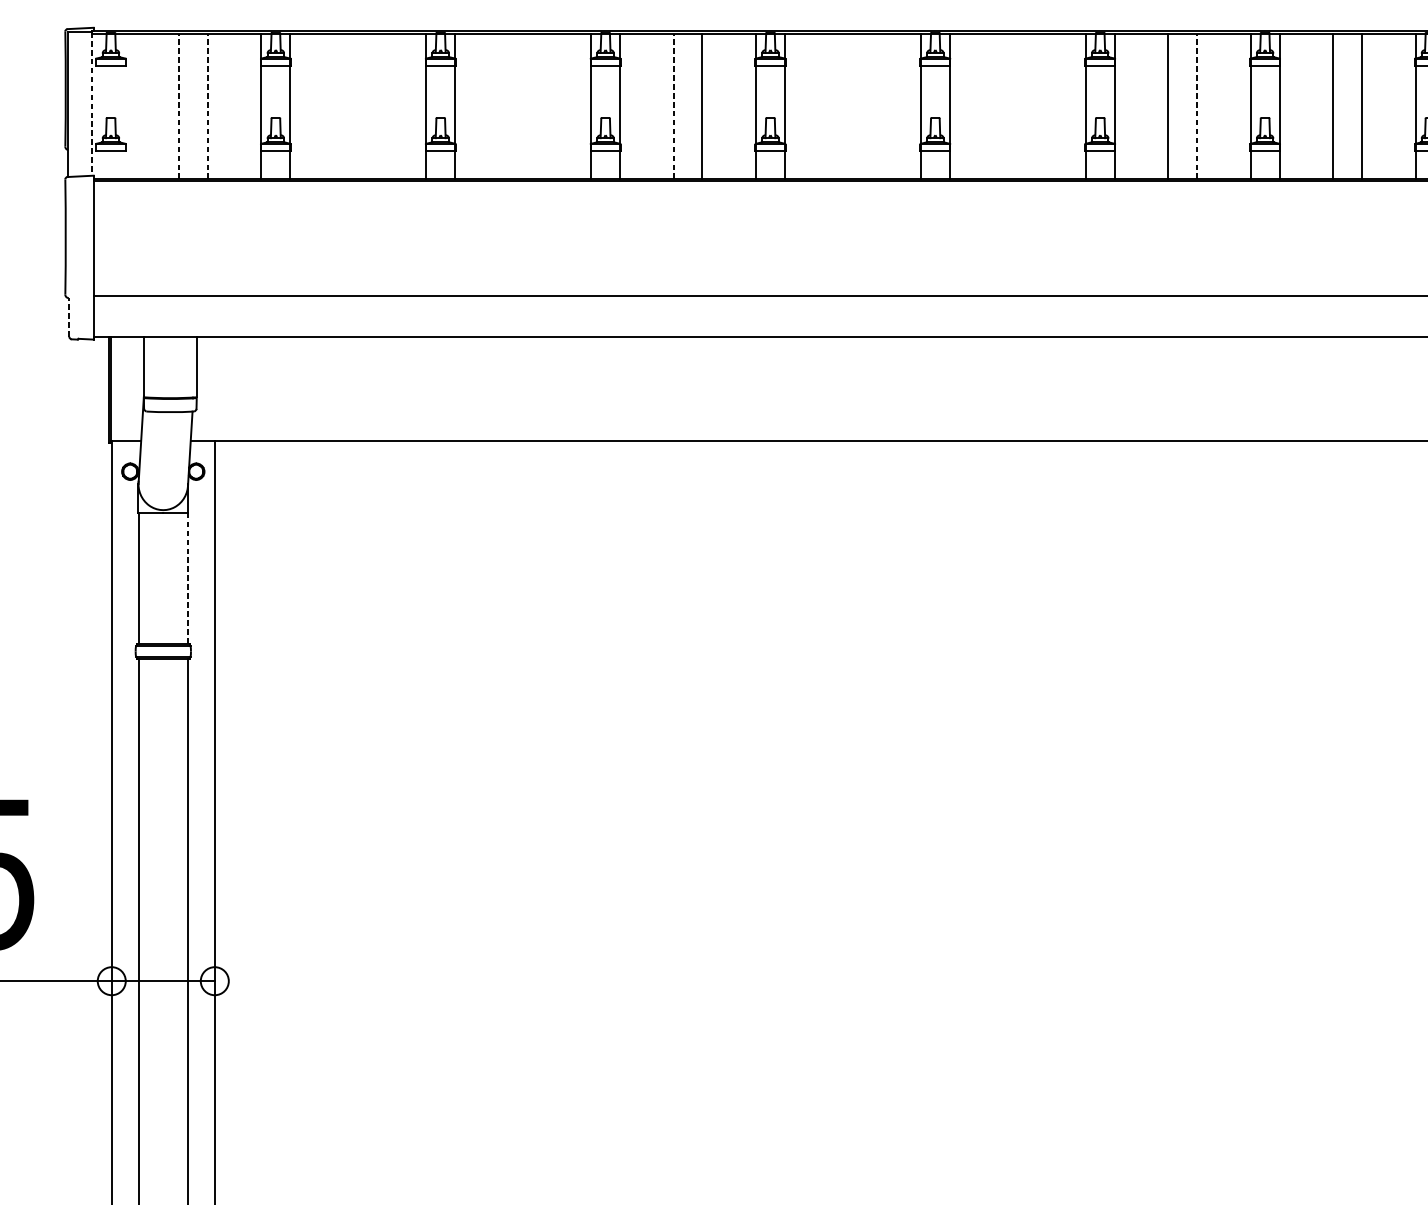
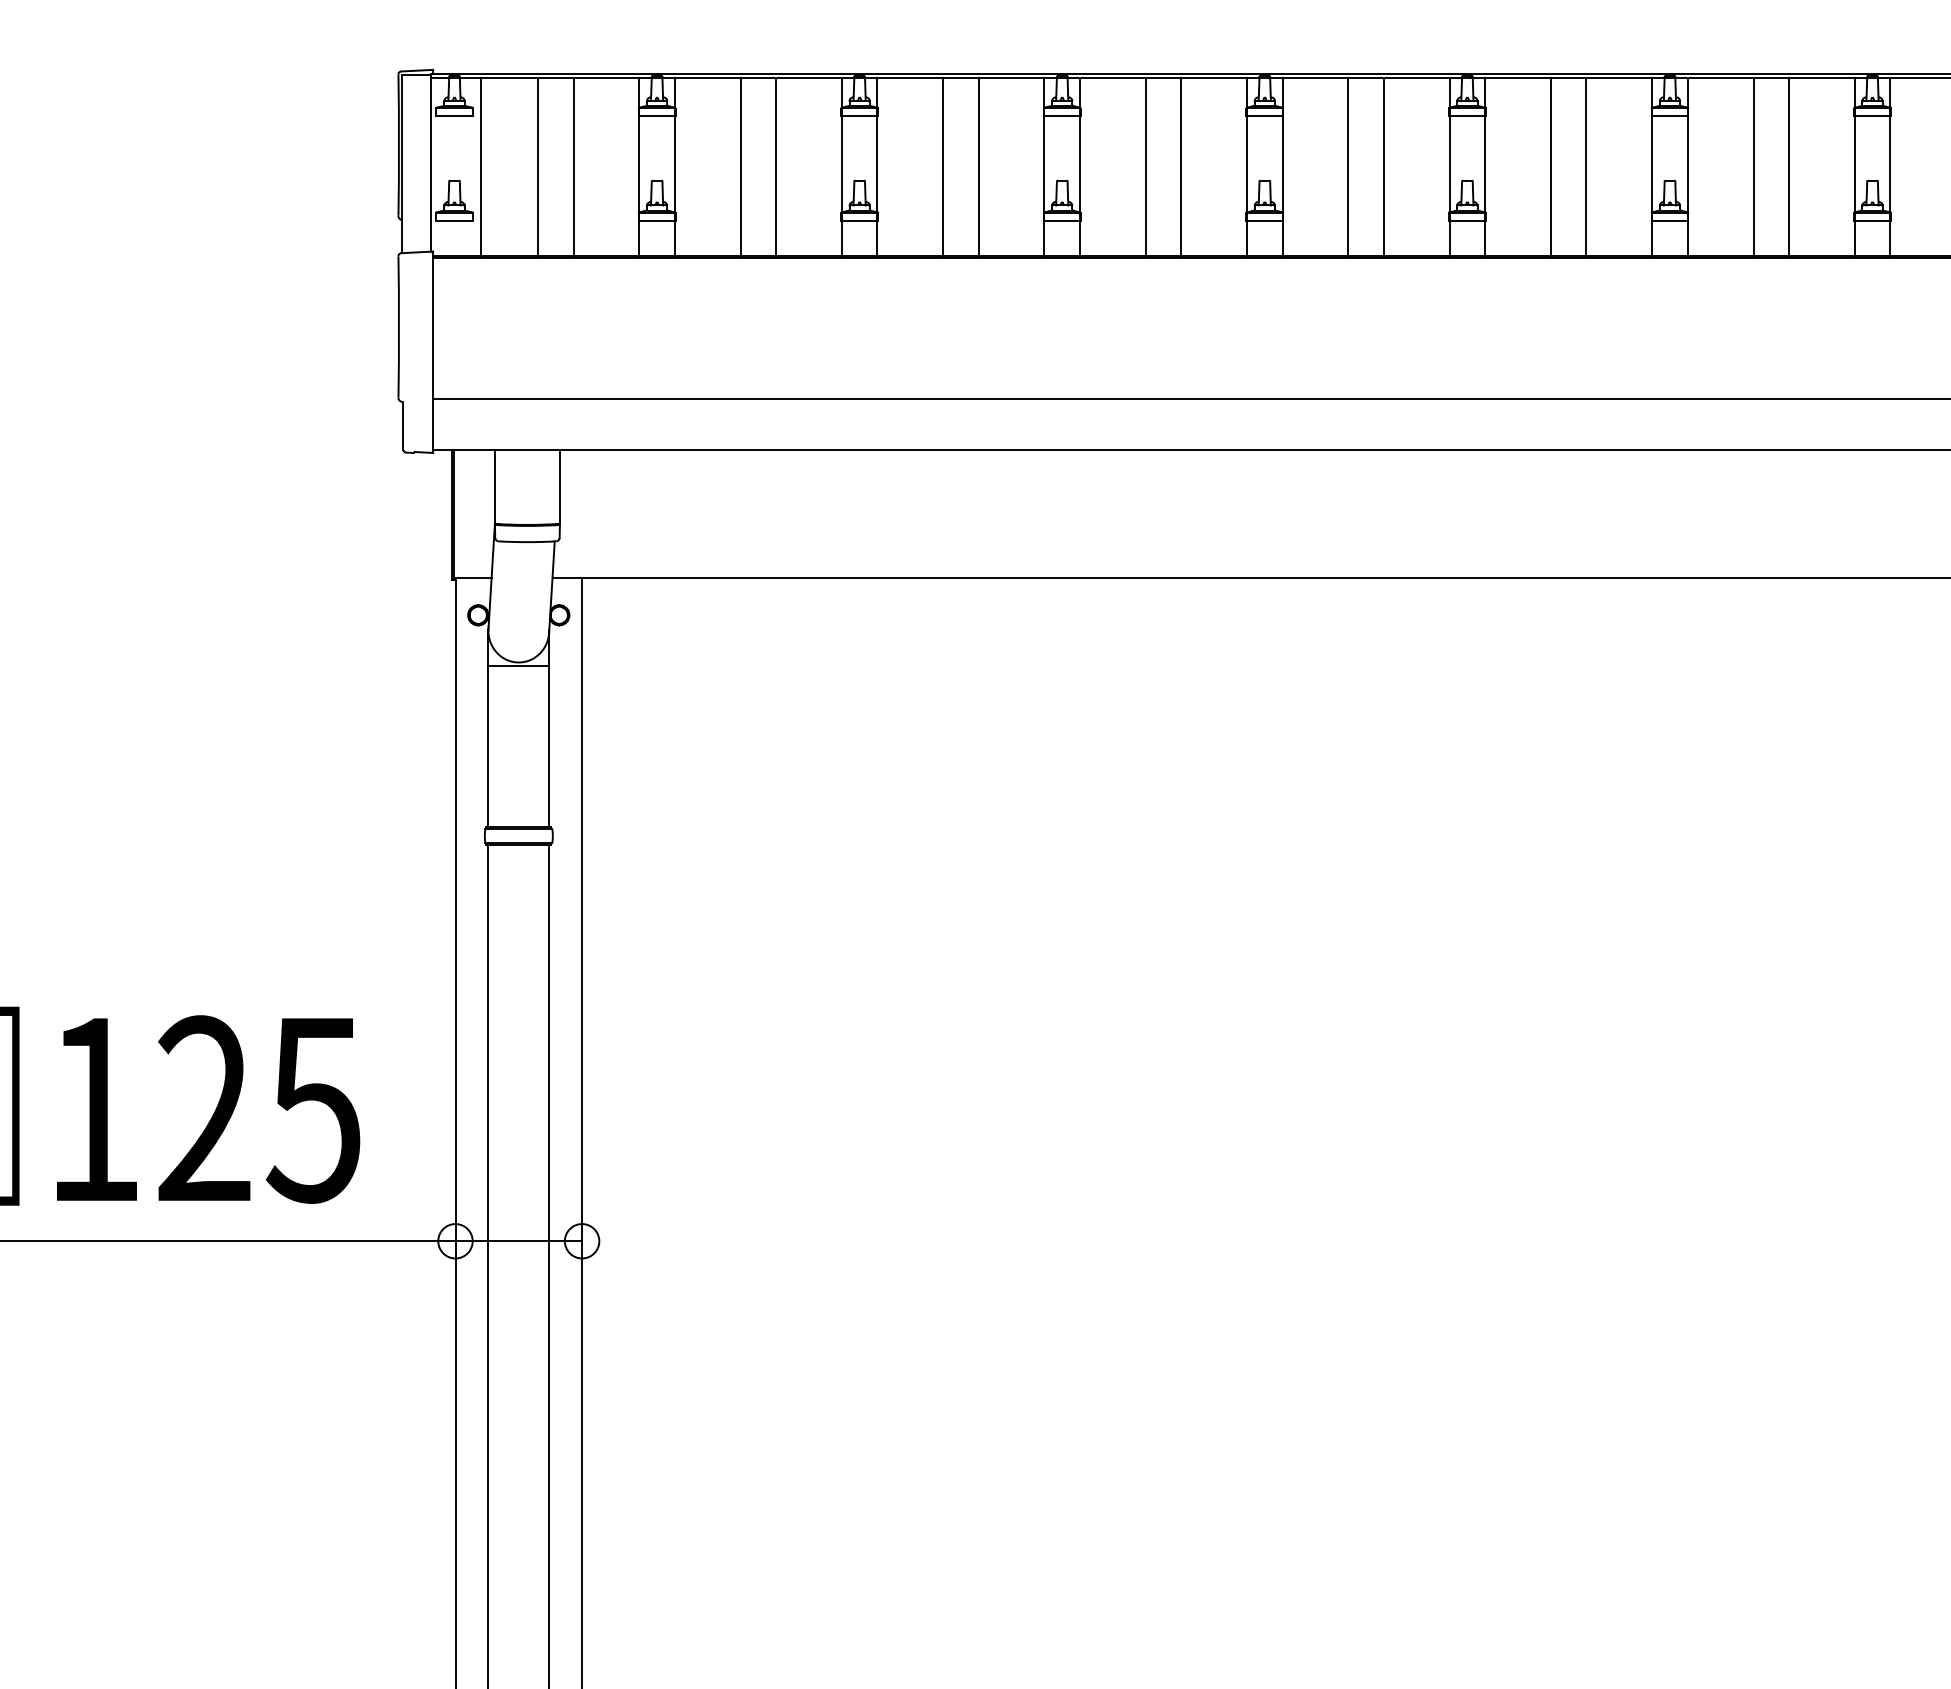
line: (92, 104) -> (431, 163), dashed -> solid
line: (132, 106) -> (481, 166), added
line: (179, 106) -> (538, 166), dashed -> solid
line: (207, 106) -> (573, 166), dashed -> solid
line: (343, 106) -> (740, 166), added
line: (373, 106) -> (776, 166), added
line: (508, 106) -> (943, 166), added
line: (537, 106) -> (978, 166), added
line: (673, 106) -> (1145, 166), dashed -> solid
line: (838, 106) -> (1348, 166), added
line: (867, 106) -> (1383, 166), added
line: (1002, 106) -> (1550, 166), added
line: (1032, 106) -> (1586, 166), added
line: (1196, 106) -> (1788, 166), dashed -> solid
line: (69, 317) -> (403, 425), dashed -> solid
line: (188, 578) -> (549, 746), dashed -> solid

